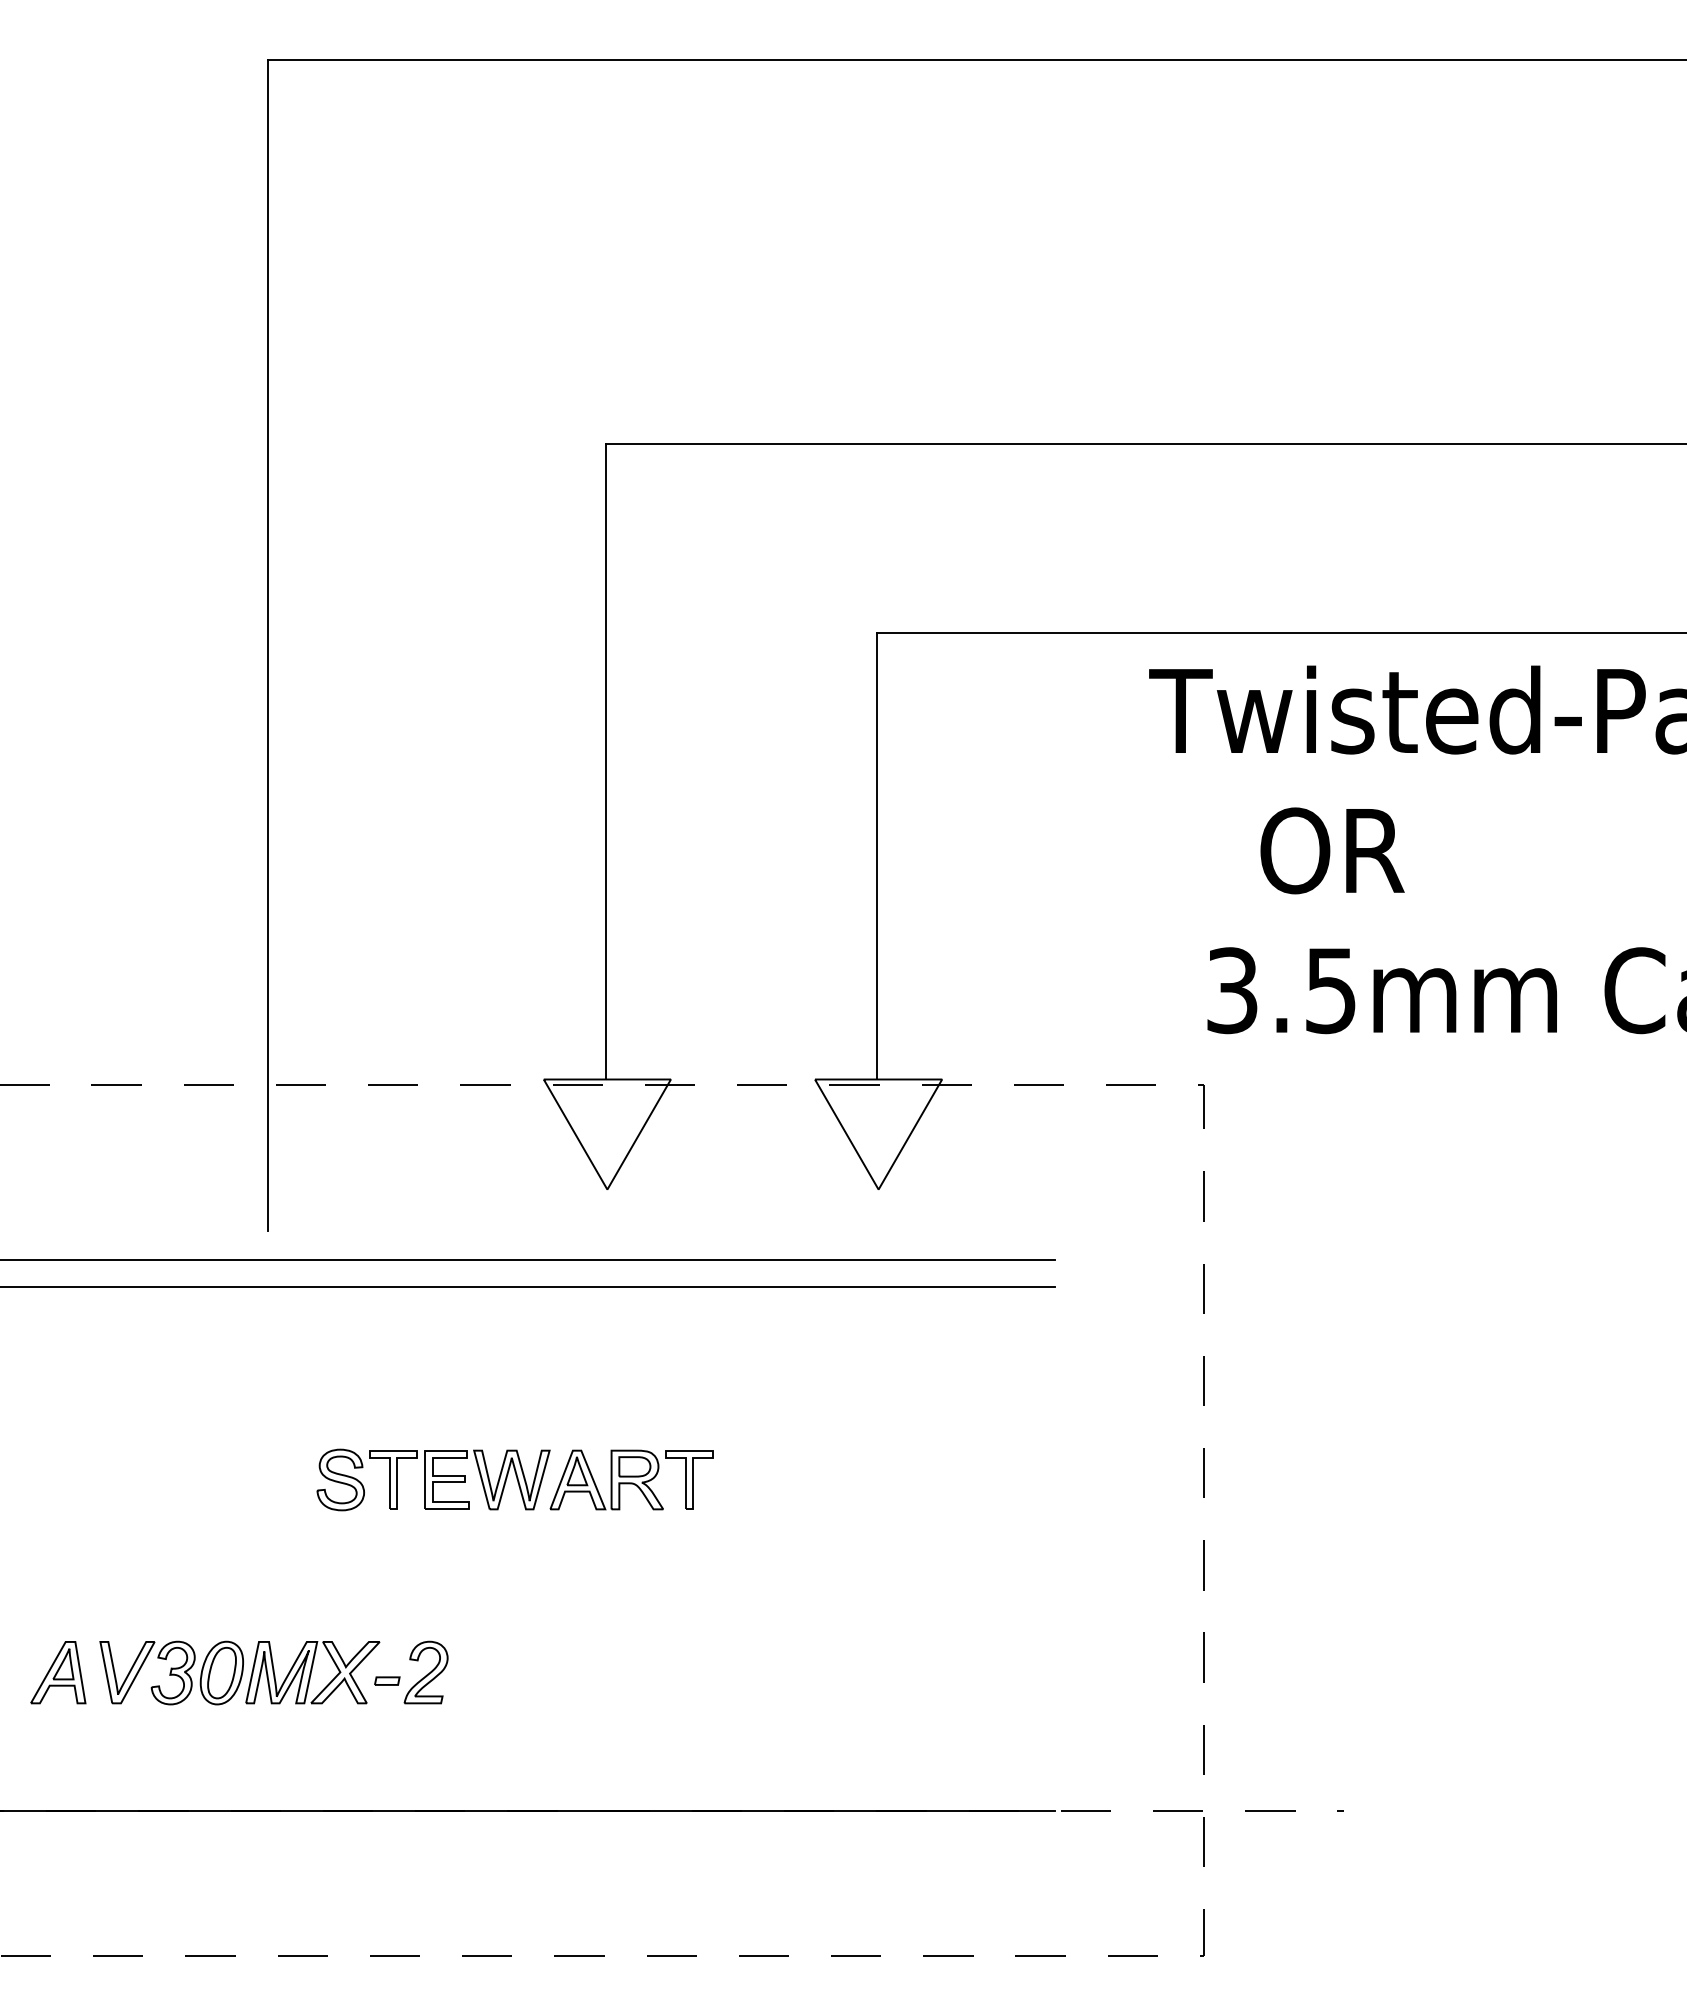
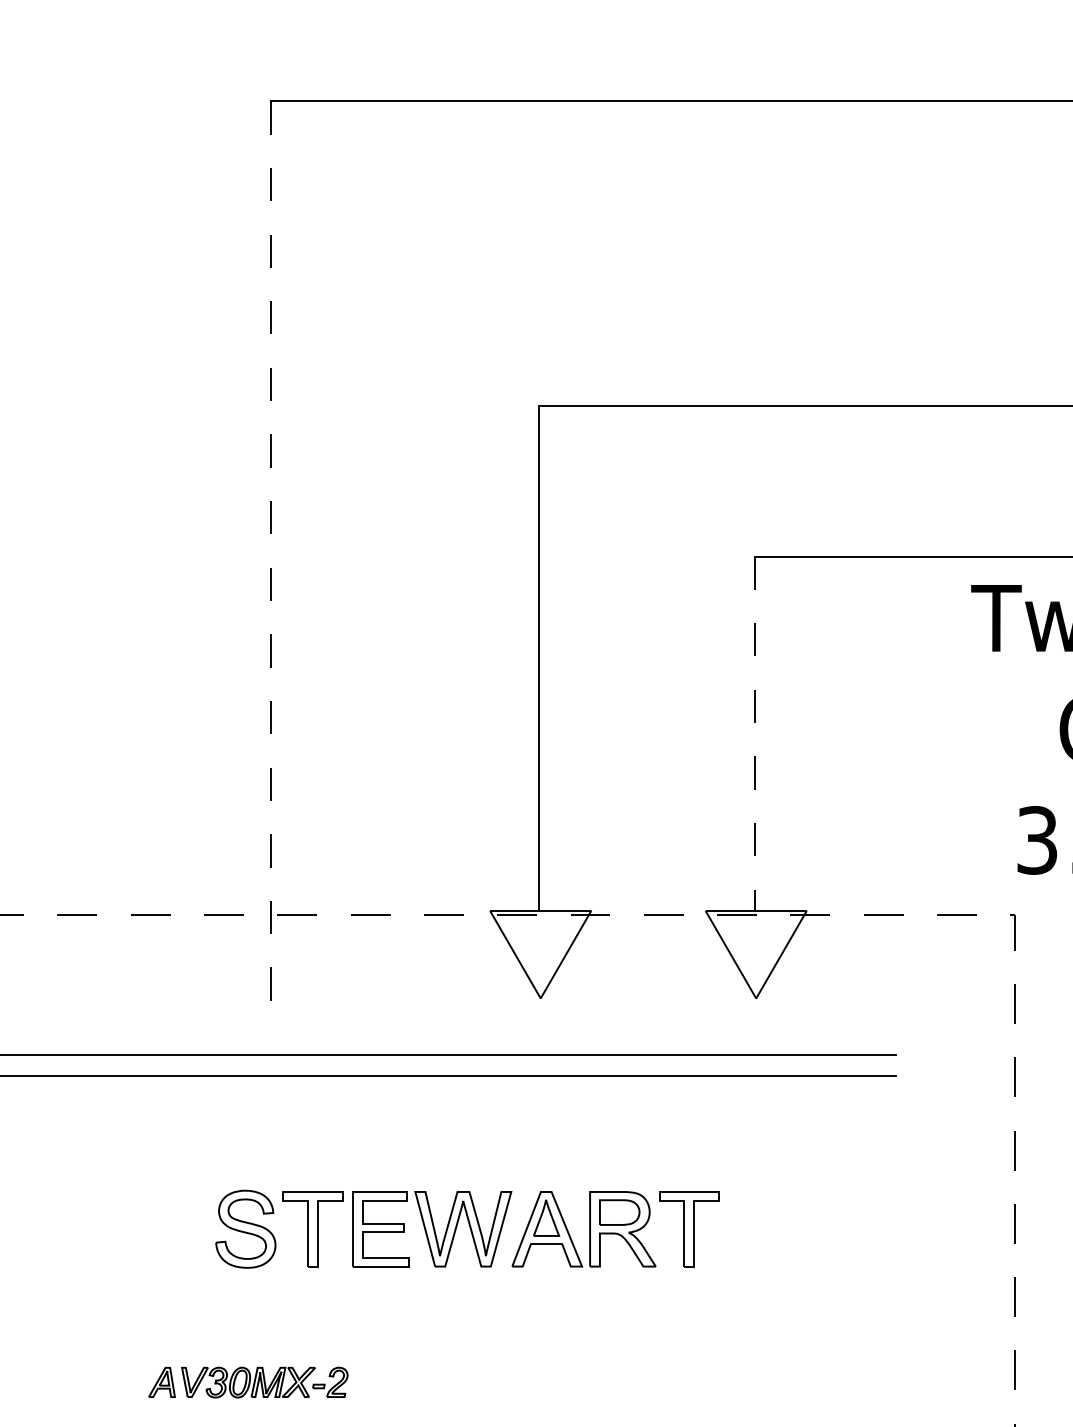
line: (267, 646) -> (270, 566), solid -> dashed
line: (876, 856) -> (754, 733), solid -> dashed
part: (514, 1479) -> (466, 1228), size x1.6
part: (239, 1672) -> (248, 1382), size x0.6

